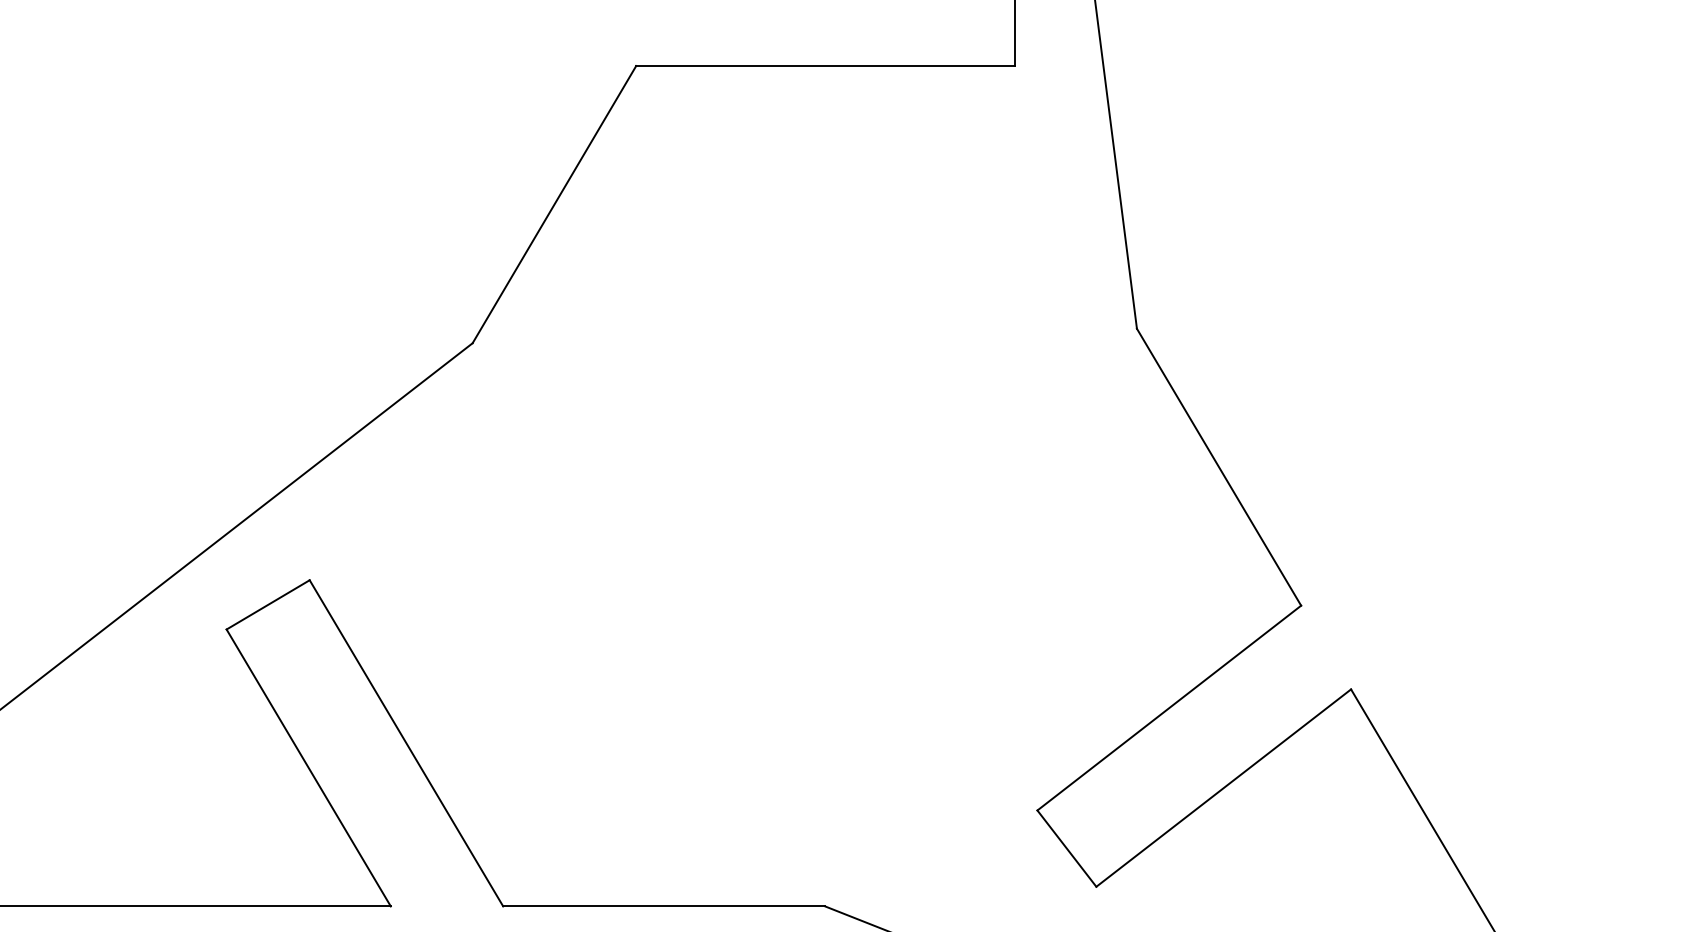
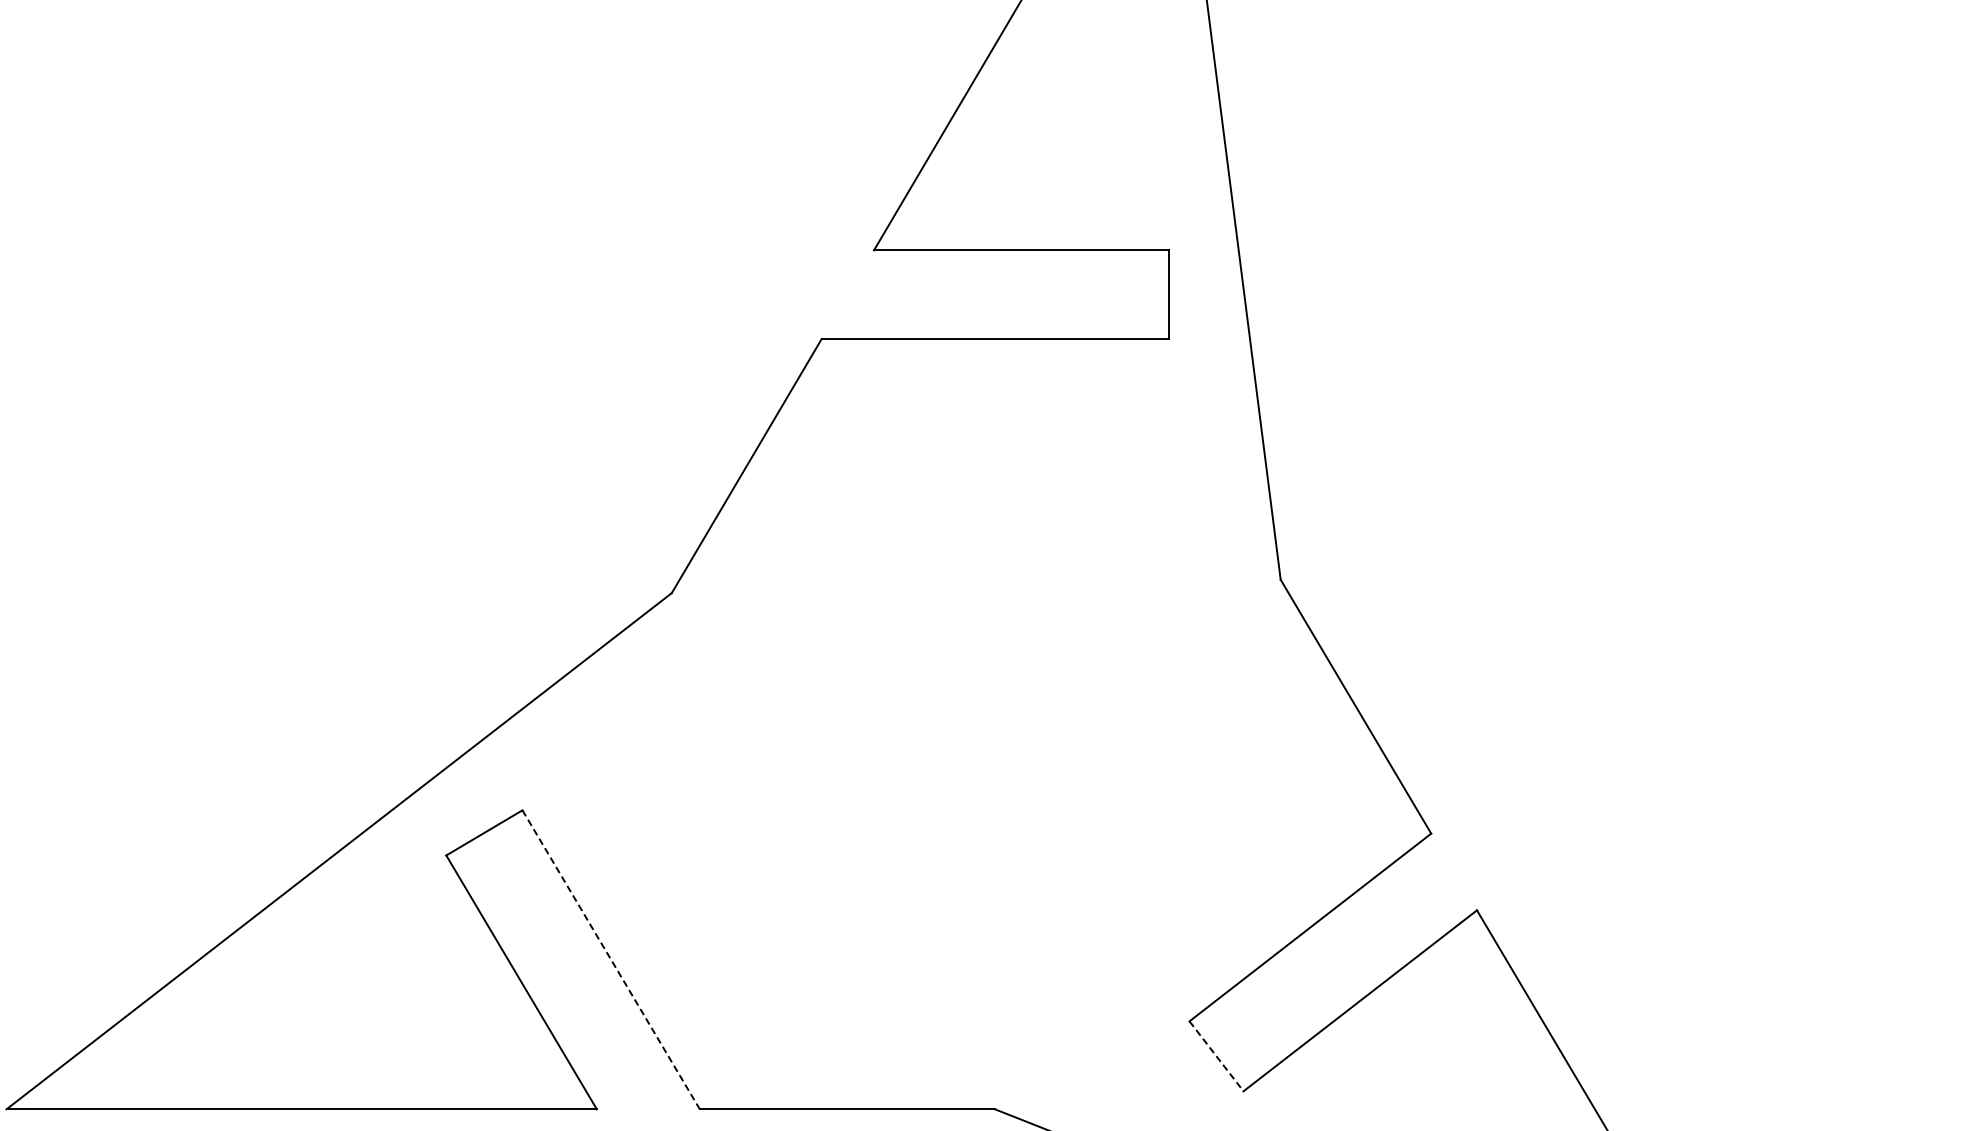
line: (406, 743) -> (611, 959), solid -> dashed
line: (1066, 848) -> (1216, 1056), solid -> dashed

